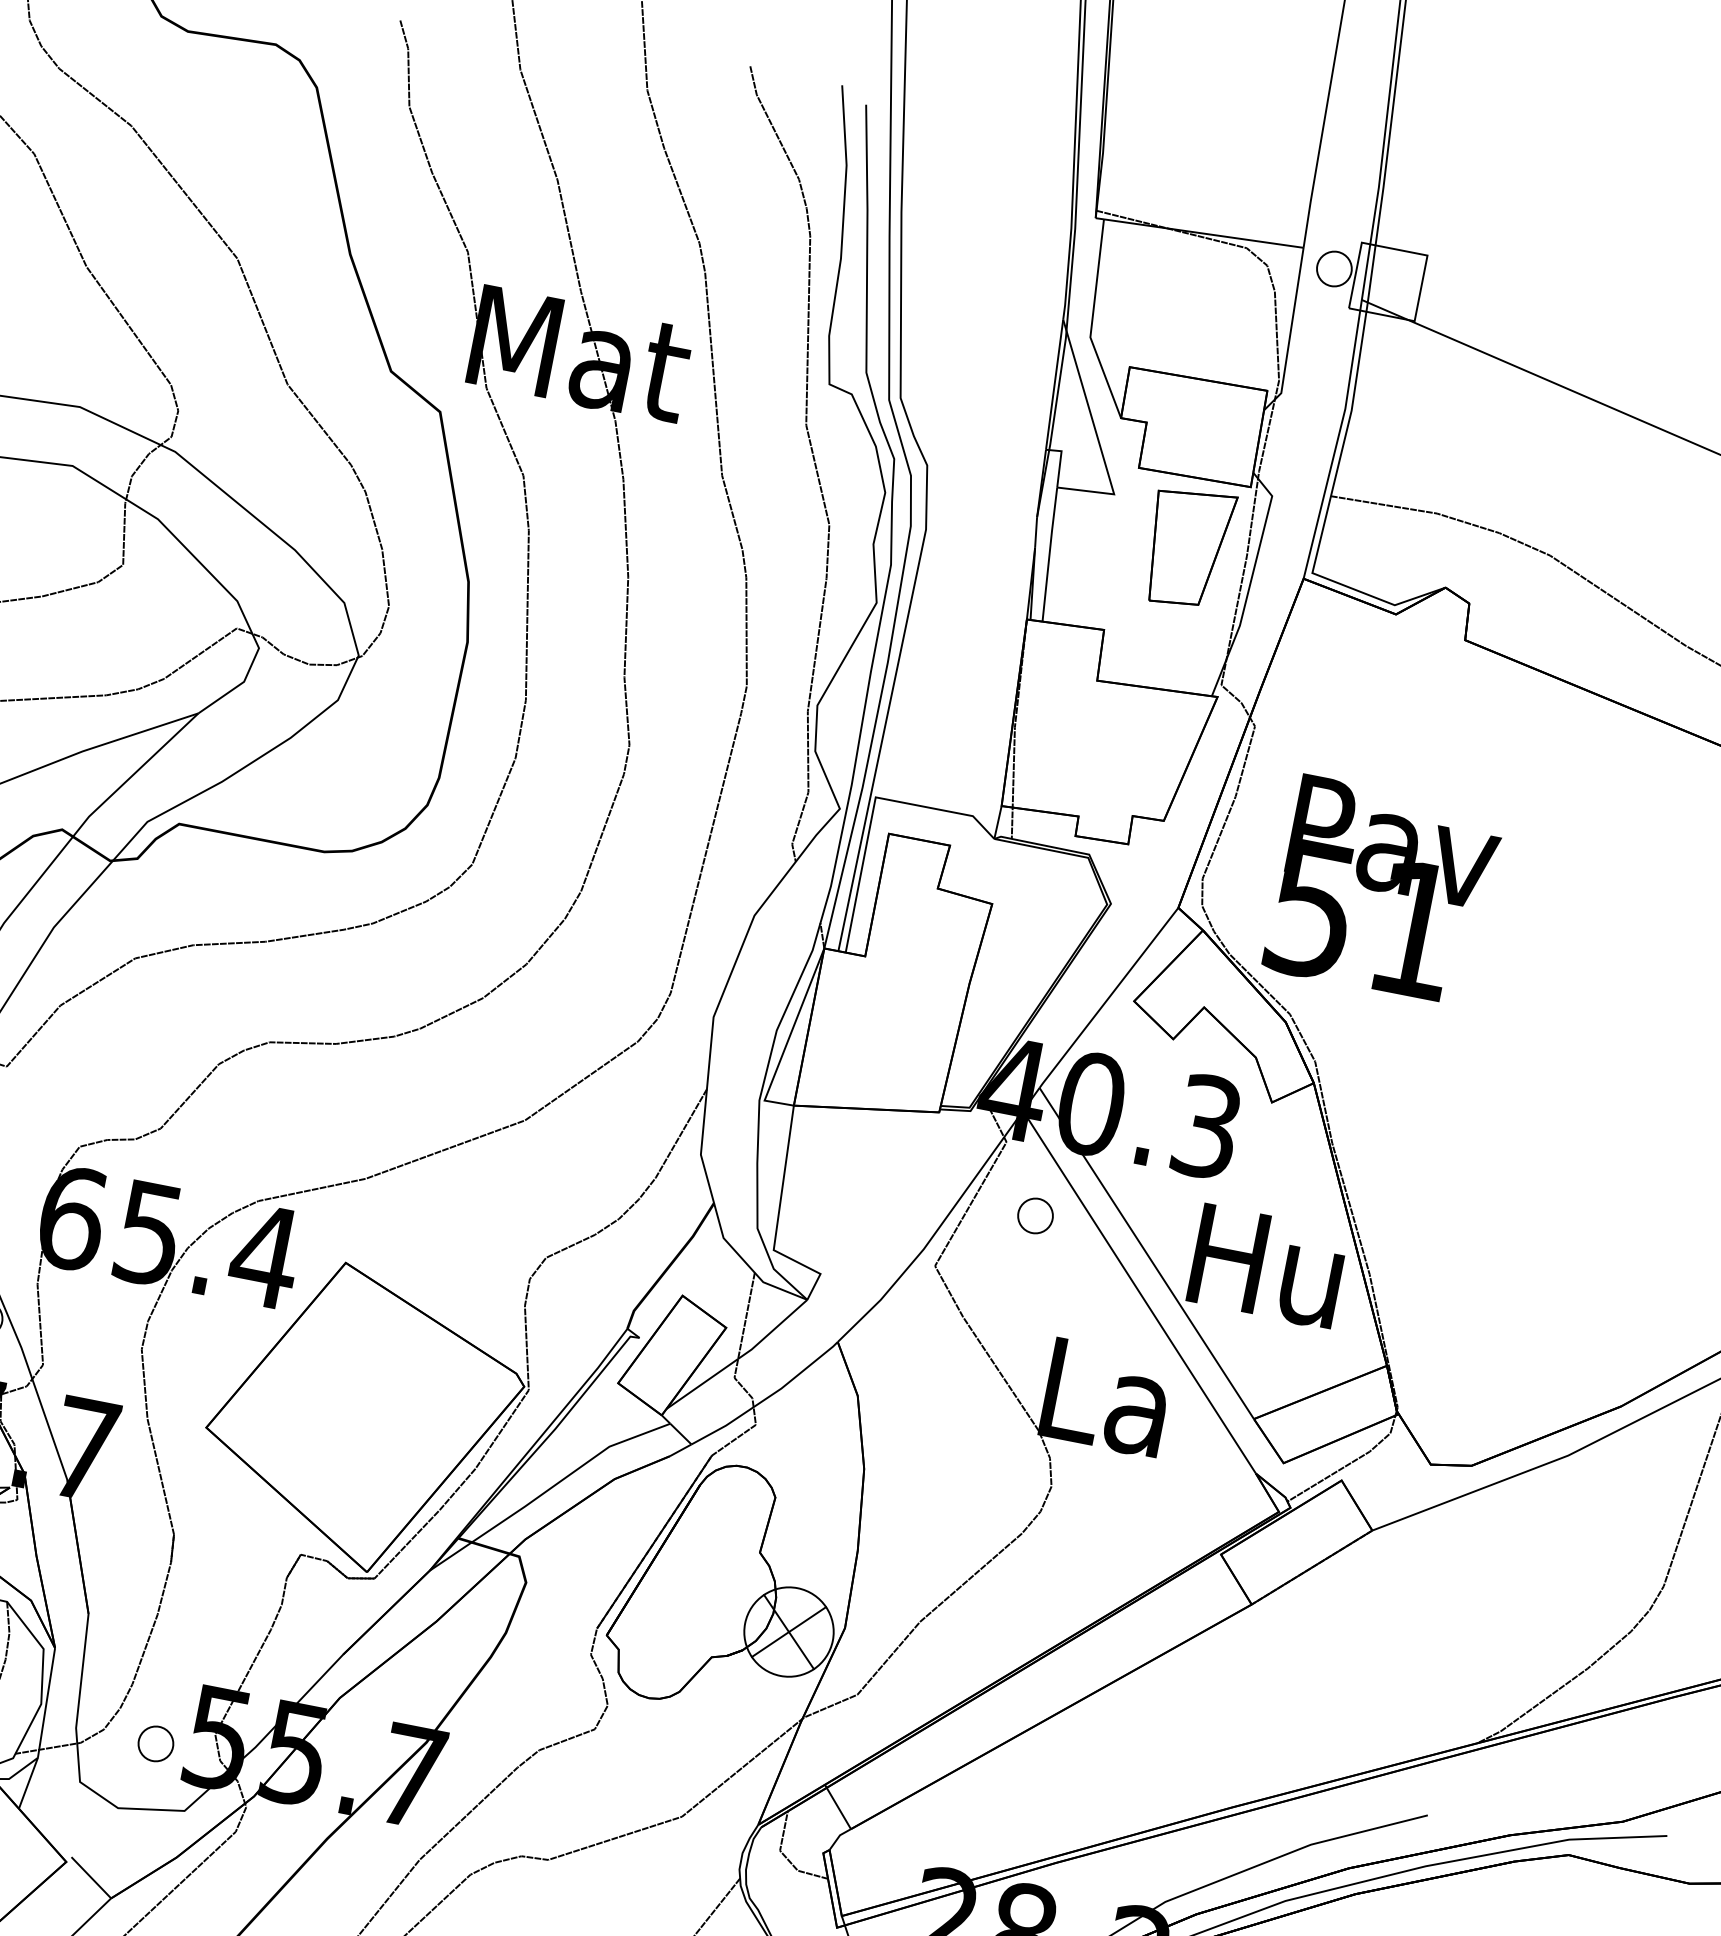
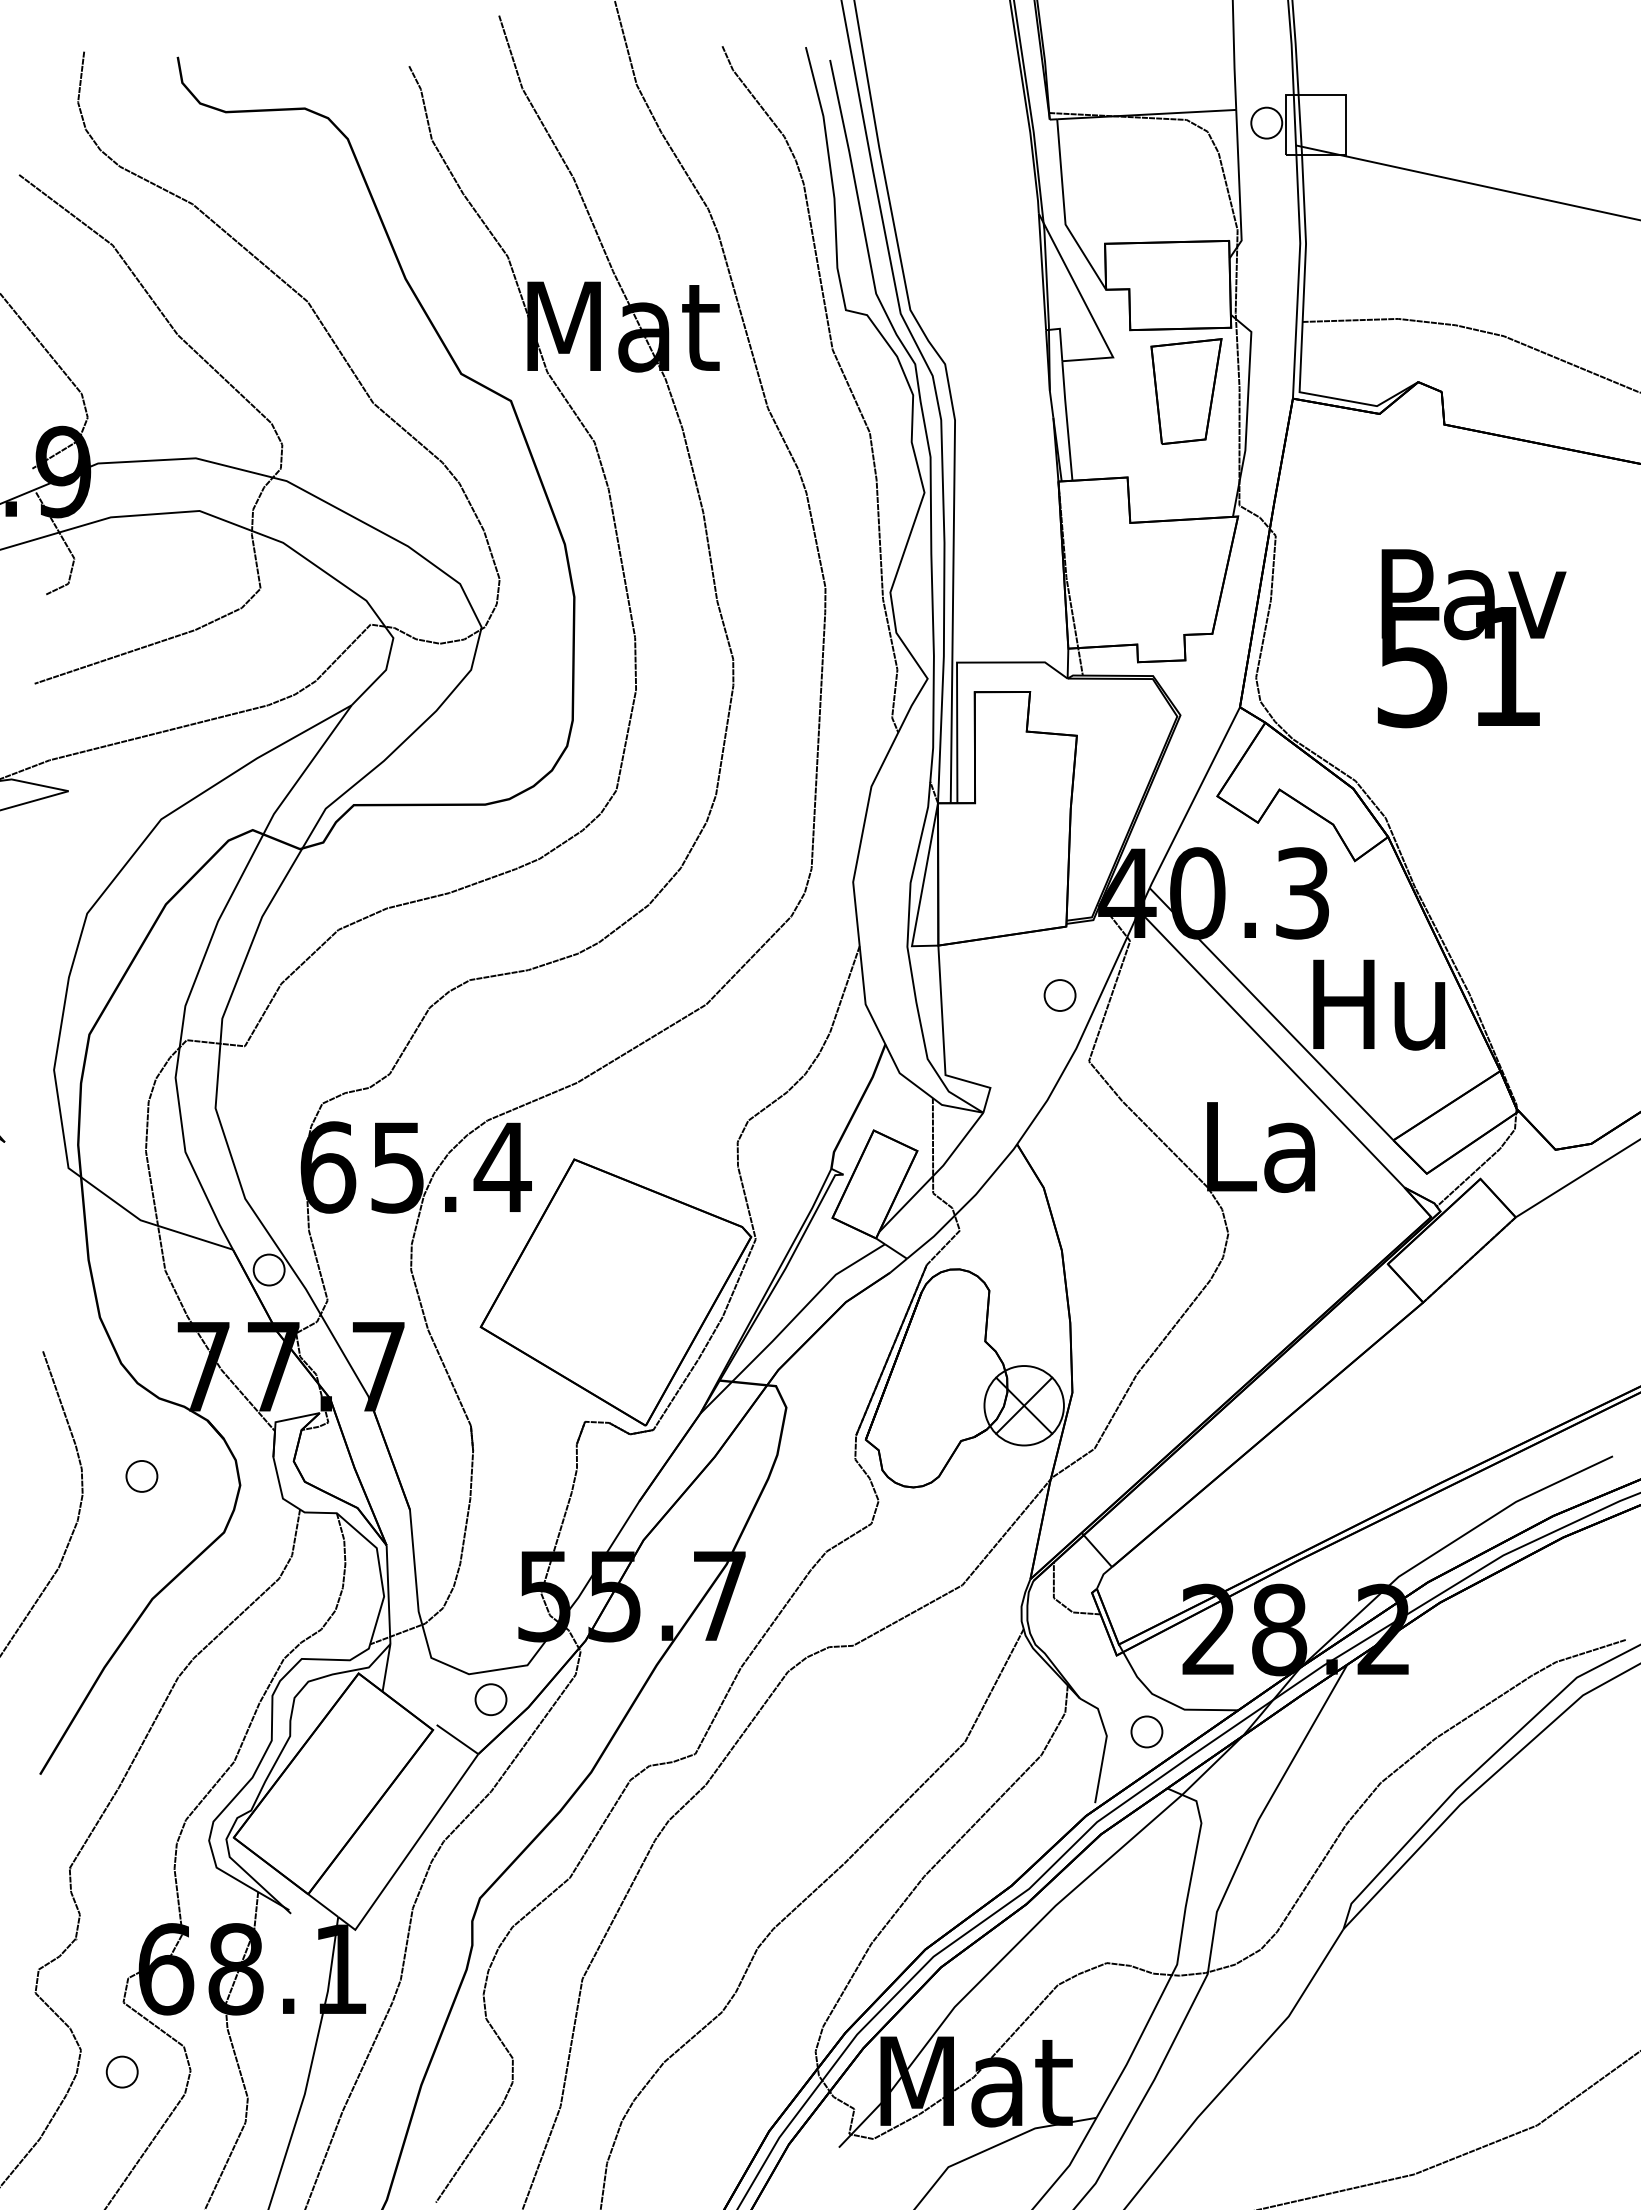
text: (1382, 890) -> (1471, 638), moved
part: (1034, 1215) -> (1059, 995), moved
part: (155, 1743) -> (490, 1699), moved

